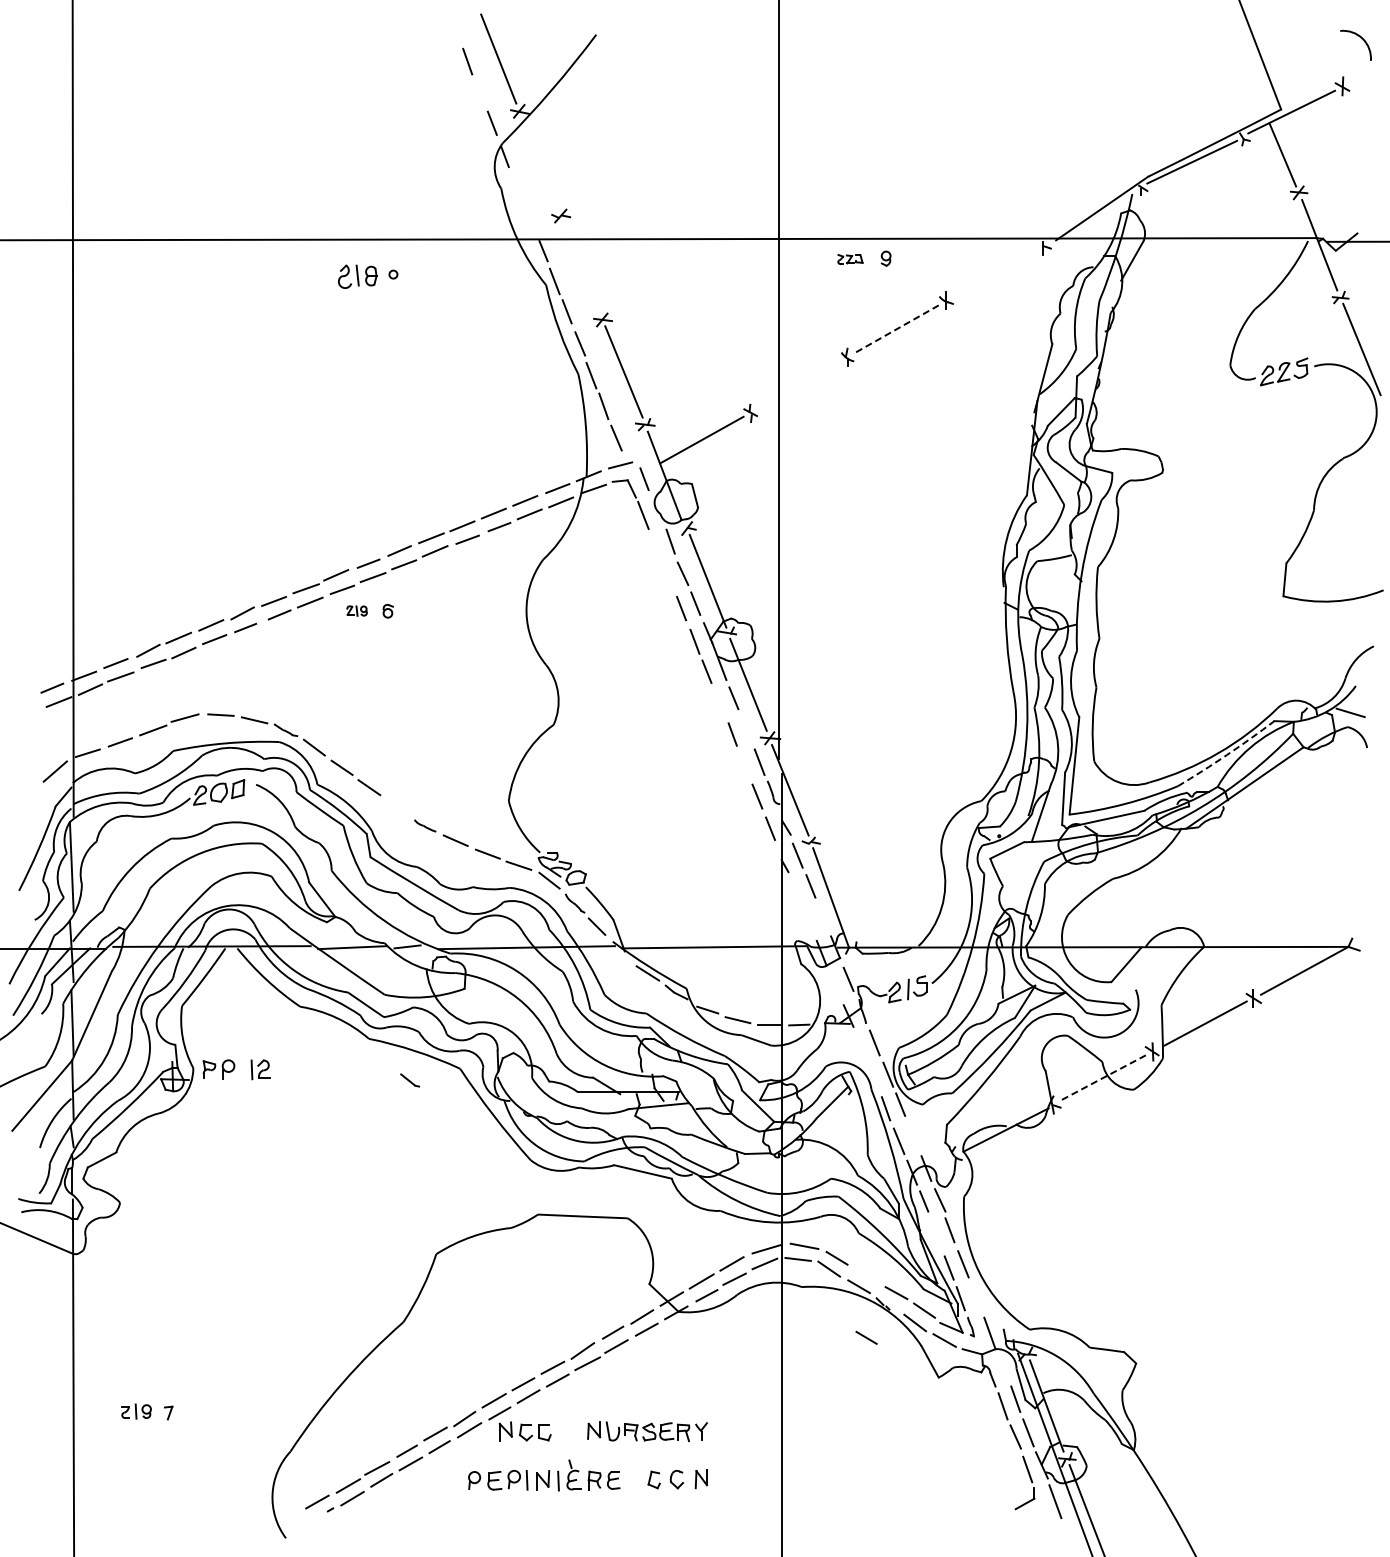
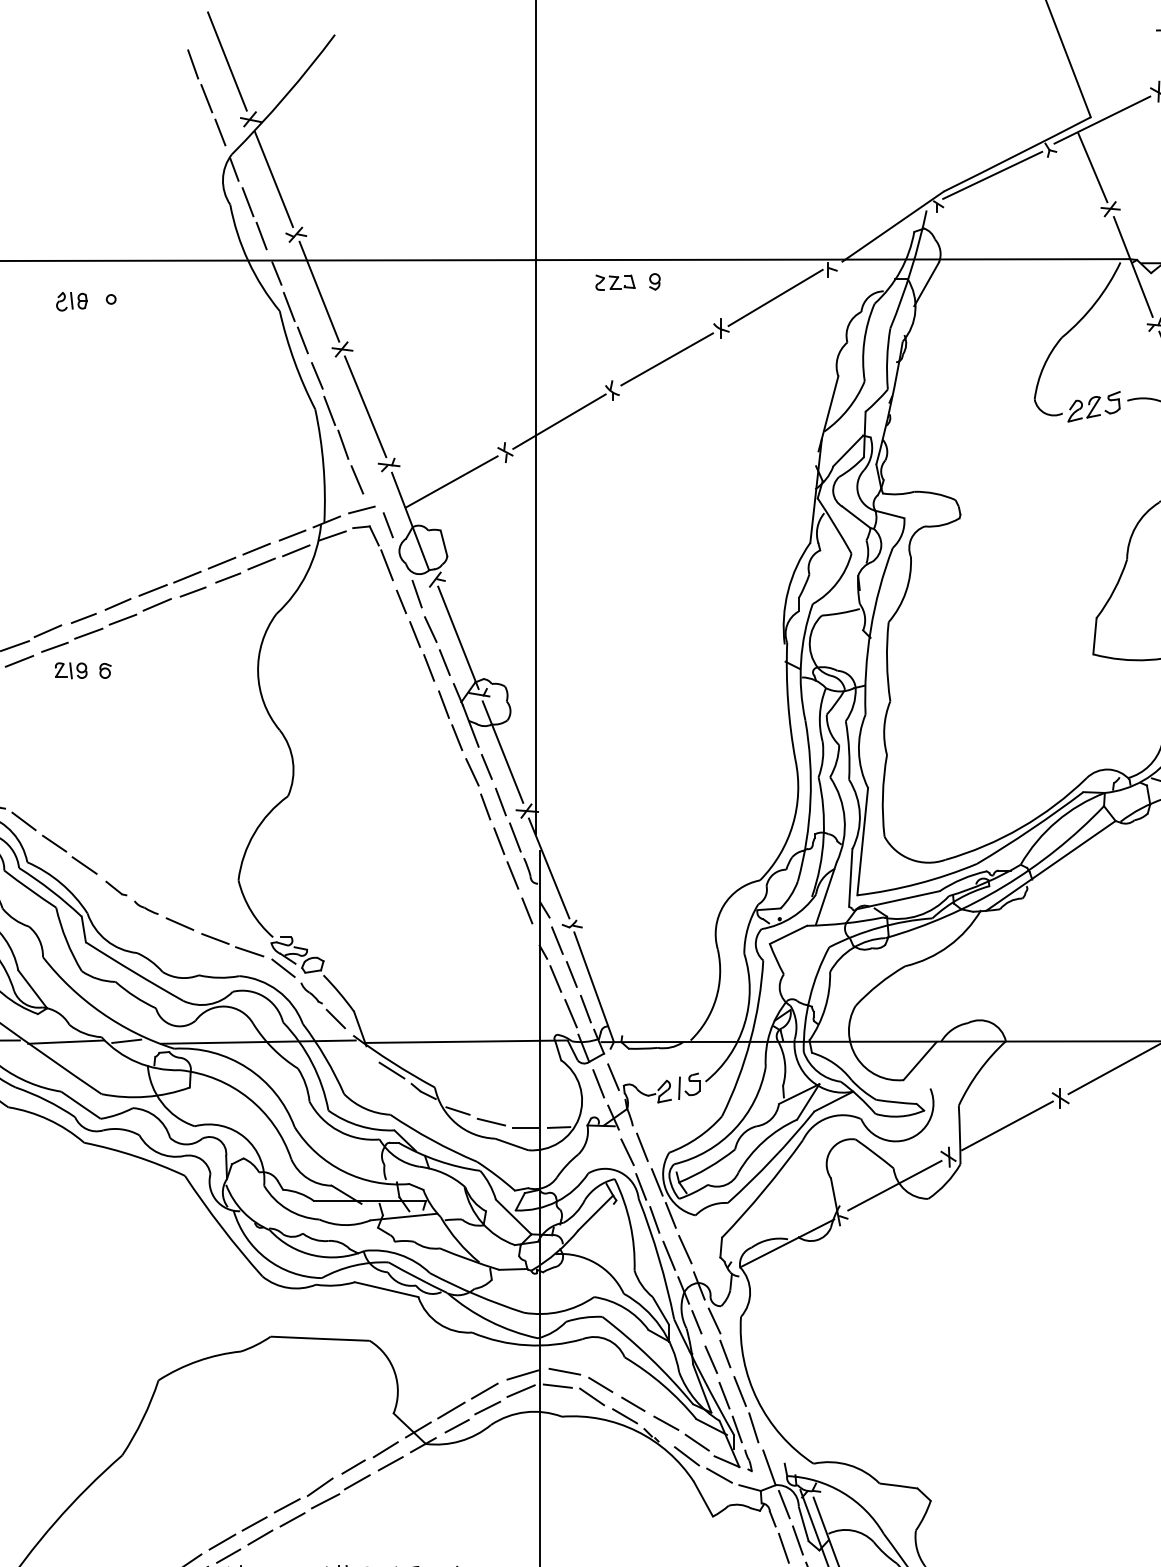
line: (479, 92) -> (206, 98), added
line: (540, 165) -> (273, 179), added
line: (517, 186) -> (248, 202), added
line: (529, 217) -> (261, 236), added
part: (850, 259) -> (615, 282), size x1.43
line: (582, 267) -> (319, 291), added
line: (995, 272) -> (775, 297), added
part: (357, 276) -> (71, 301), size x0.71
line: (897, 328) -> (667, 358), dashed -> solid
line: (799, 385) -> (559, 421), added
line: (656, 548) -> (401, 601), added
line: (668, 578) -> (414, 634), added
part: (356, 610) -> (70, 670), size x1.43
line: (720, 703) -> (472, 772), added
line: (746, 730) -> (500, 802), added
arc: (1227, 754) -> (1031, 828), dashed -> solid
line: (744, 765) -> (498, 841), added
line: (796, 890) -> (556, 979), added
line: (823, 917) -> (585, 1008), added
line: (809, 921) -> (570, 1013), added
line: (835, 985) -> (599, 1083), added
line: (860, 1047) -> (626, 1152), added
line: (1103, 1077) -> (894, 1185), dashed -> solid
line: (873, 1078) -> (640, 1186), added
part: (410, 1080) -> (116, 888), moved
line: (913, 1135) -> (685, 1249), added
line: (937, 1235) -> (711, 1359), added
line: (975, 1297) -> (753, 1428), added
line: (866, 1337) -> (633, 1403), moved
line: (1003, 1366) -> (784, 1504), added

